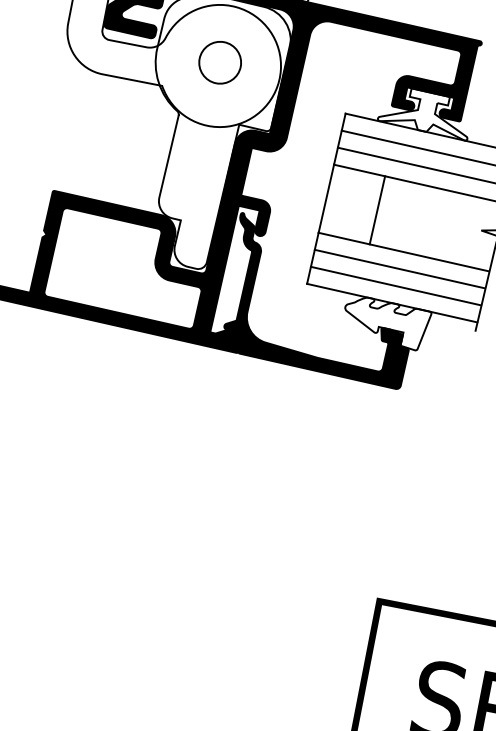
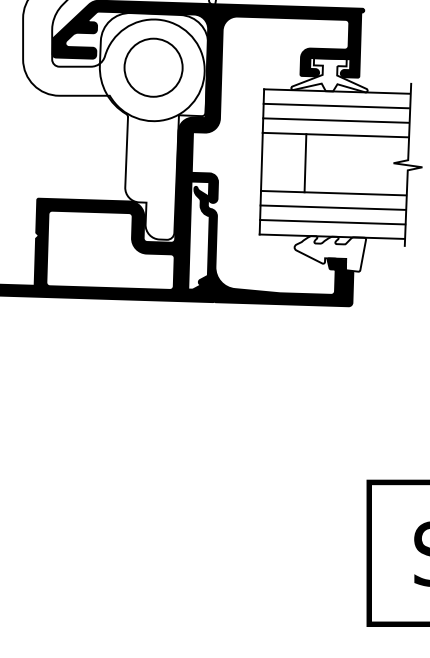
circle: (220, 62) -> (153, 67), size x1.67

